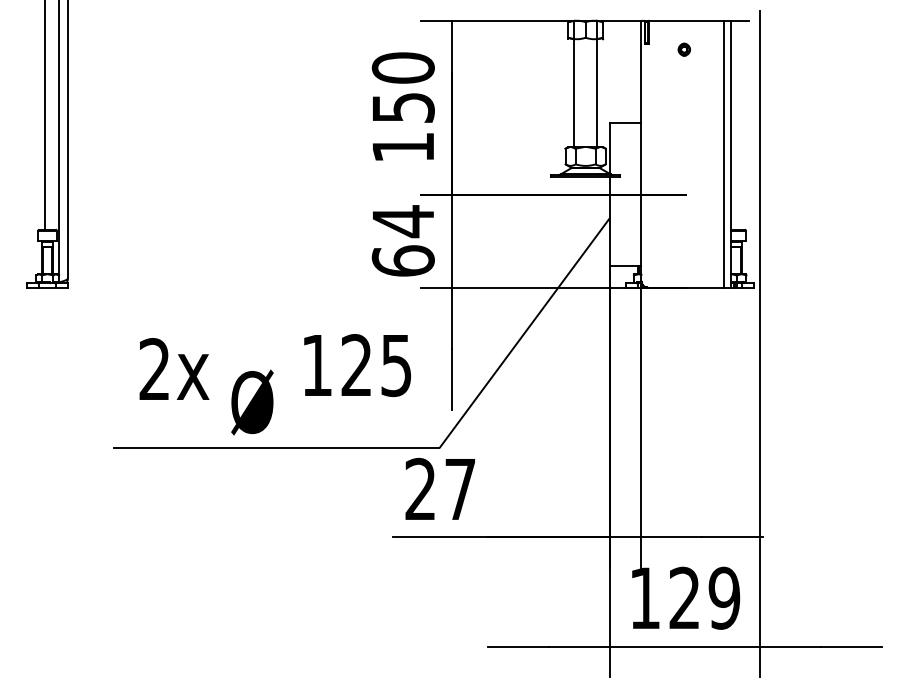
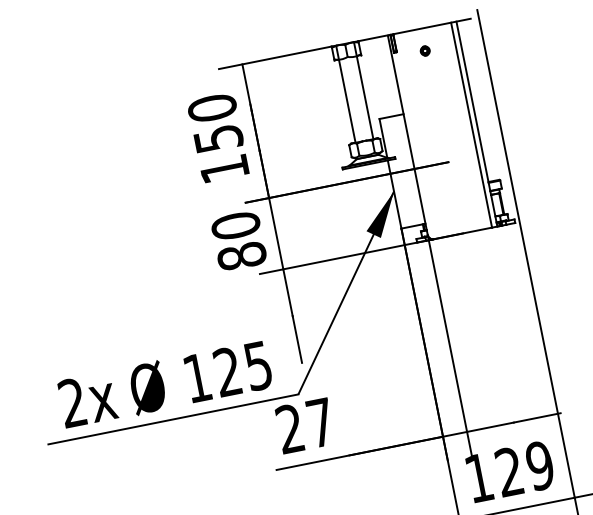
text: (402, 240) -> (238, 240), 64 -> 80
fill: (587, 244) -> (380, 215), added
text: (357, 365) -> (228, 371), moved
text: (174, 368) -> (87, 399), moved

